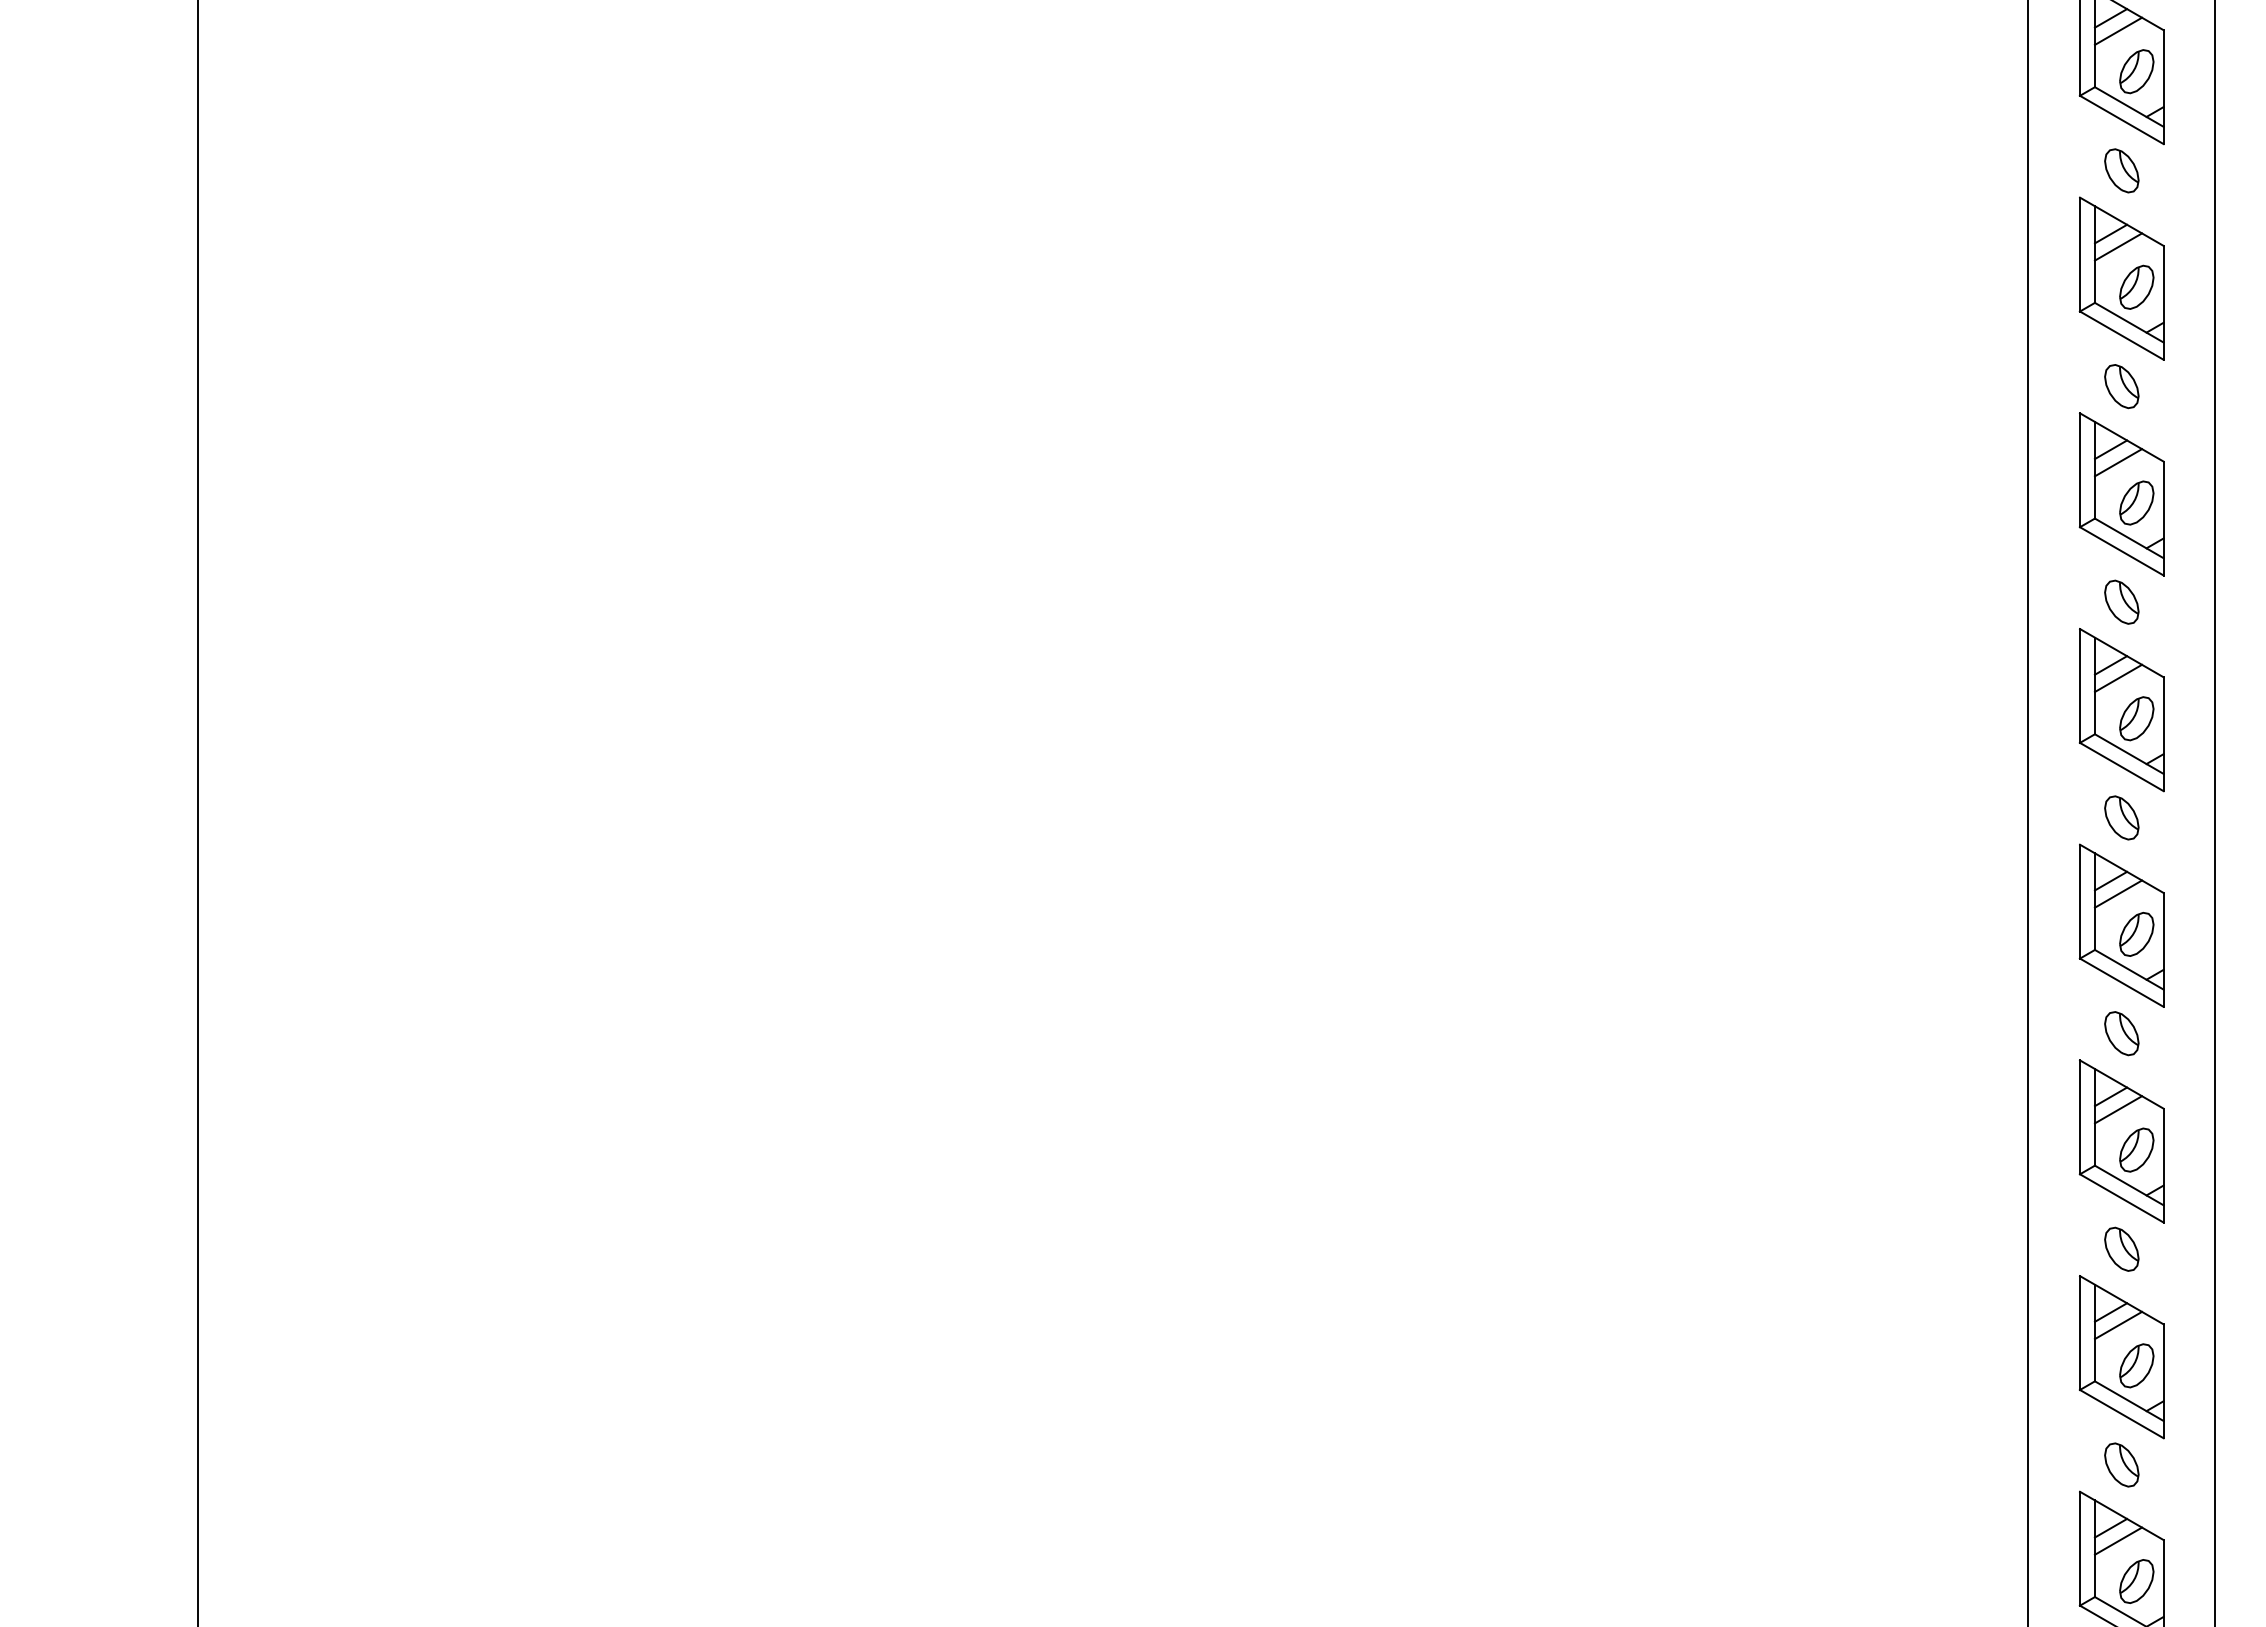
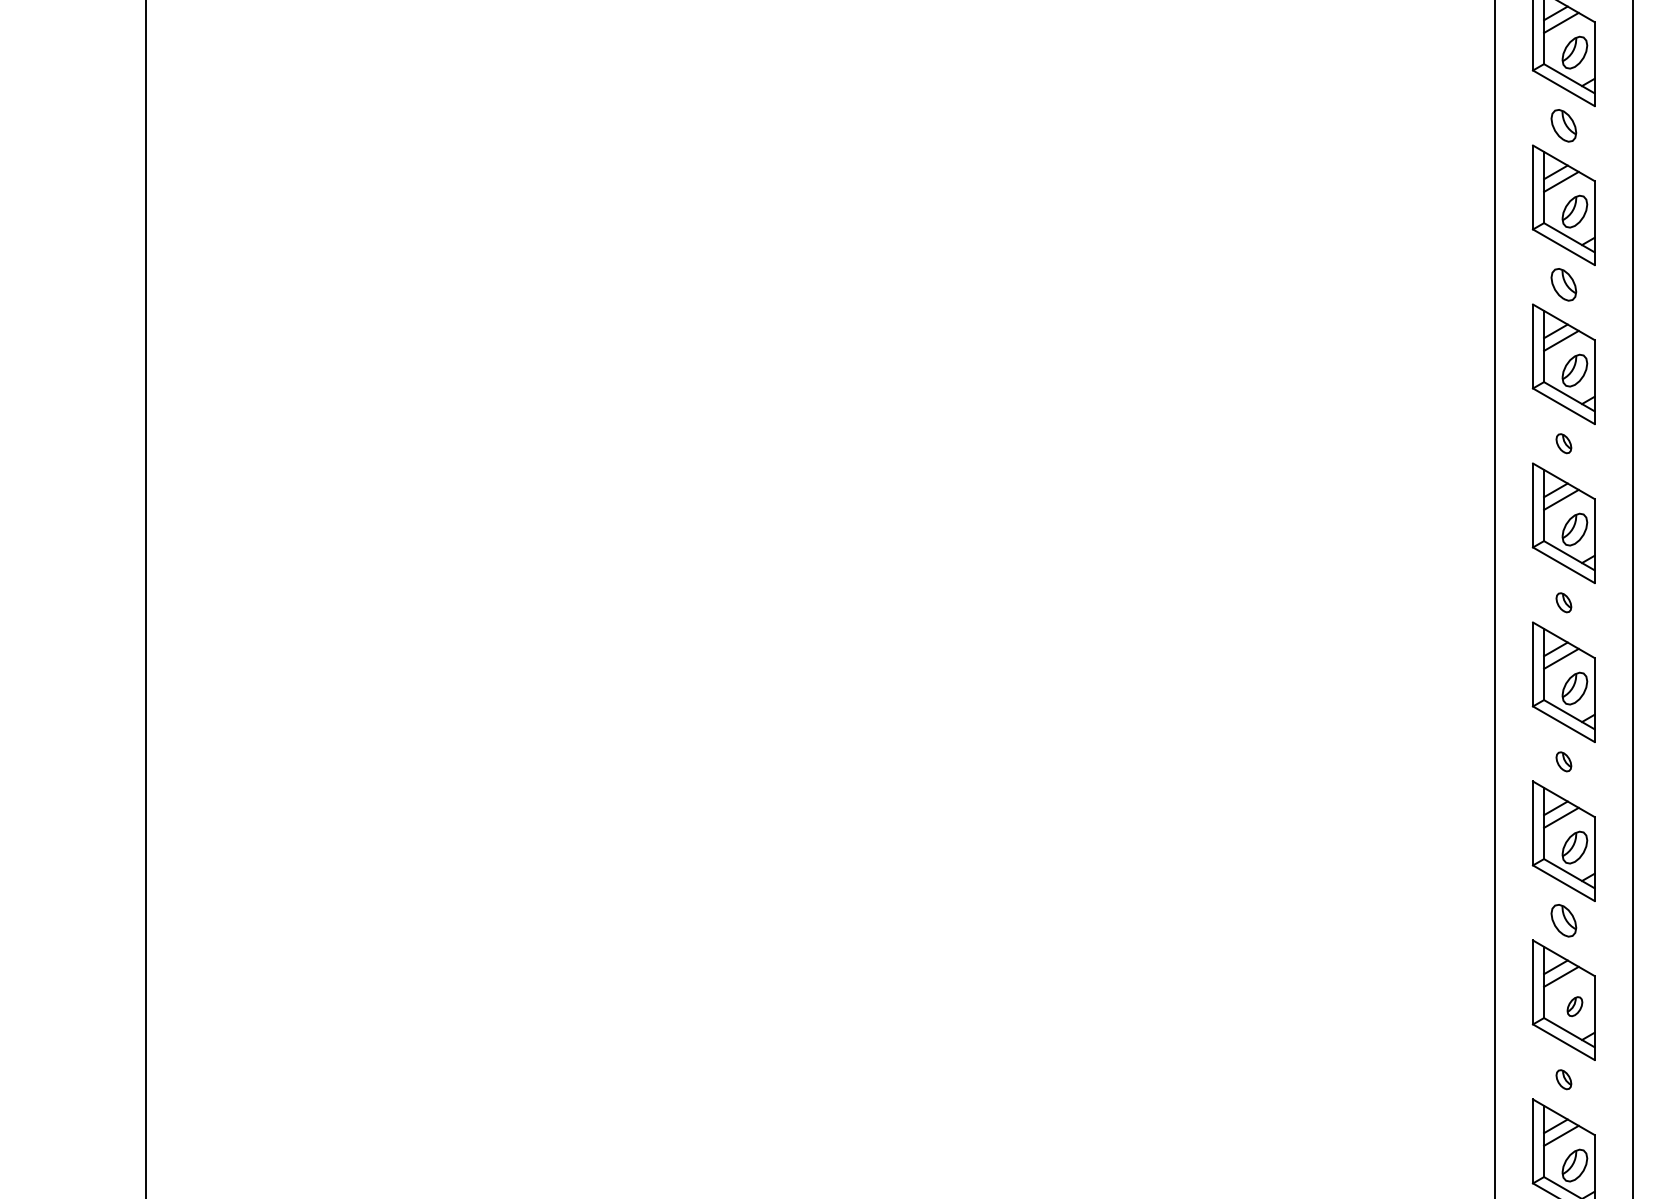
part: (2121, 601) -> (1563, 443), size x0.6
part: (2121, 817) -> (1563, 602), size x0.6
part: (2121, 1033) -> (1563, 761), size x0.6
part: (2136, 1365) -> (1574, 1006), size x0.6
part: (2121, 1464) -> (1563, 1079), size x0.6

